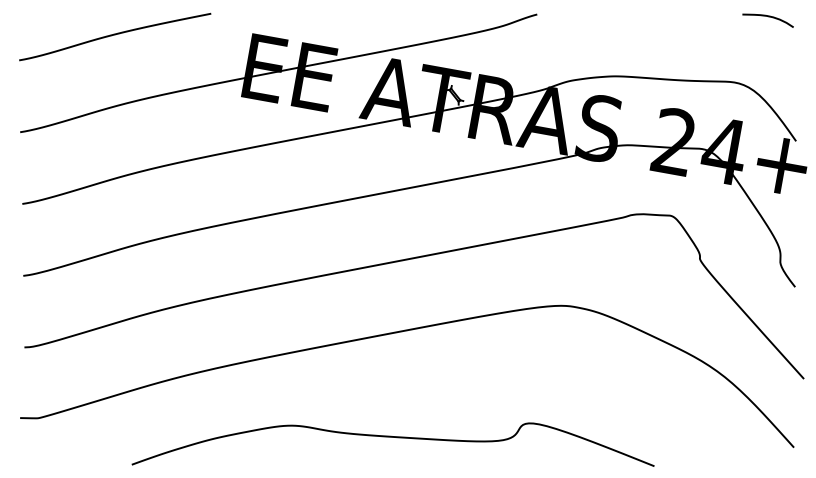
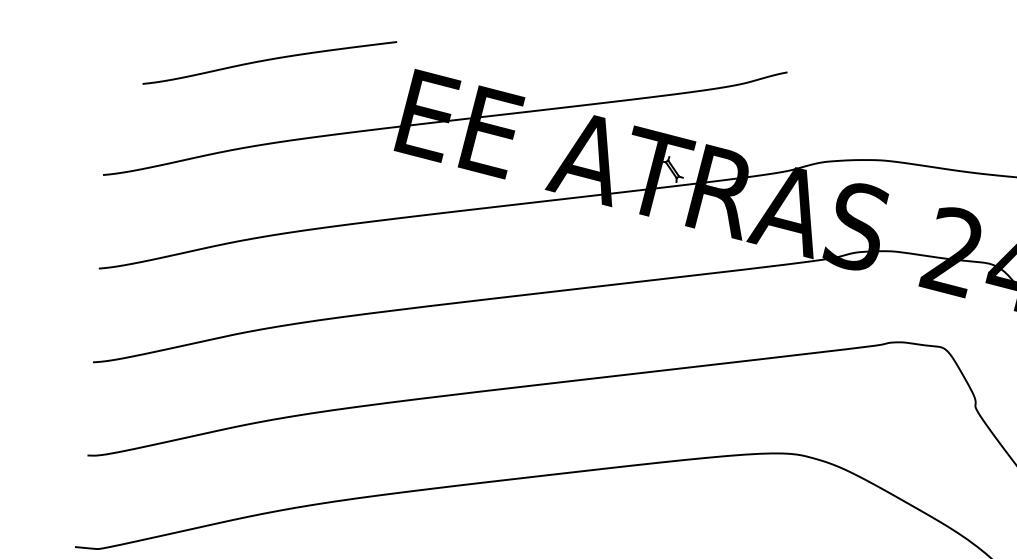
curve: (115, 35) -> (270, 60), moved

